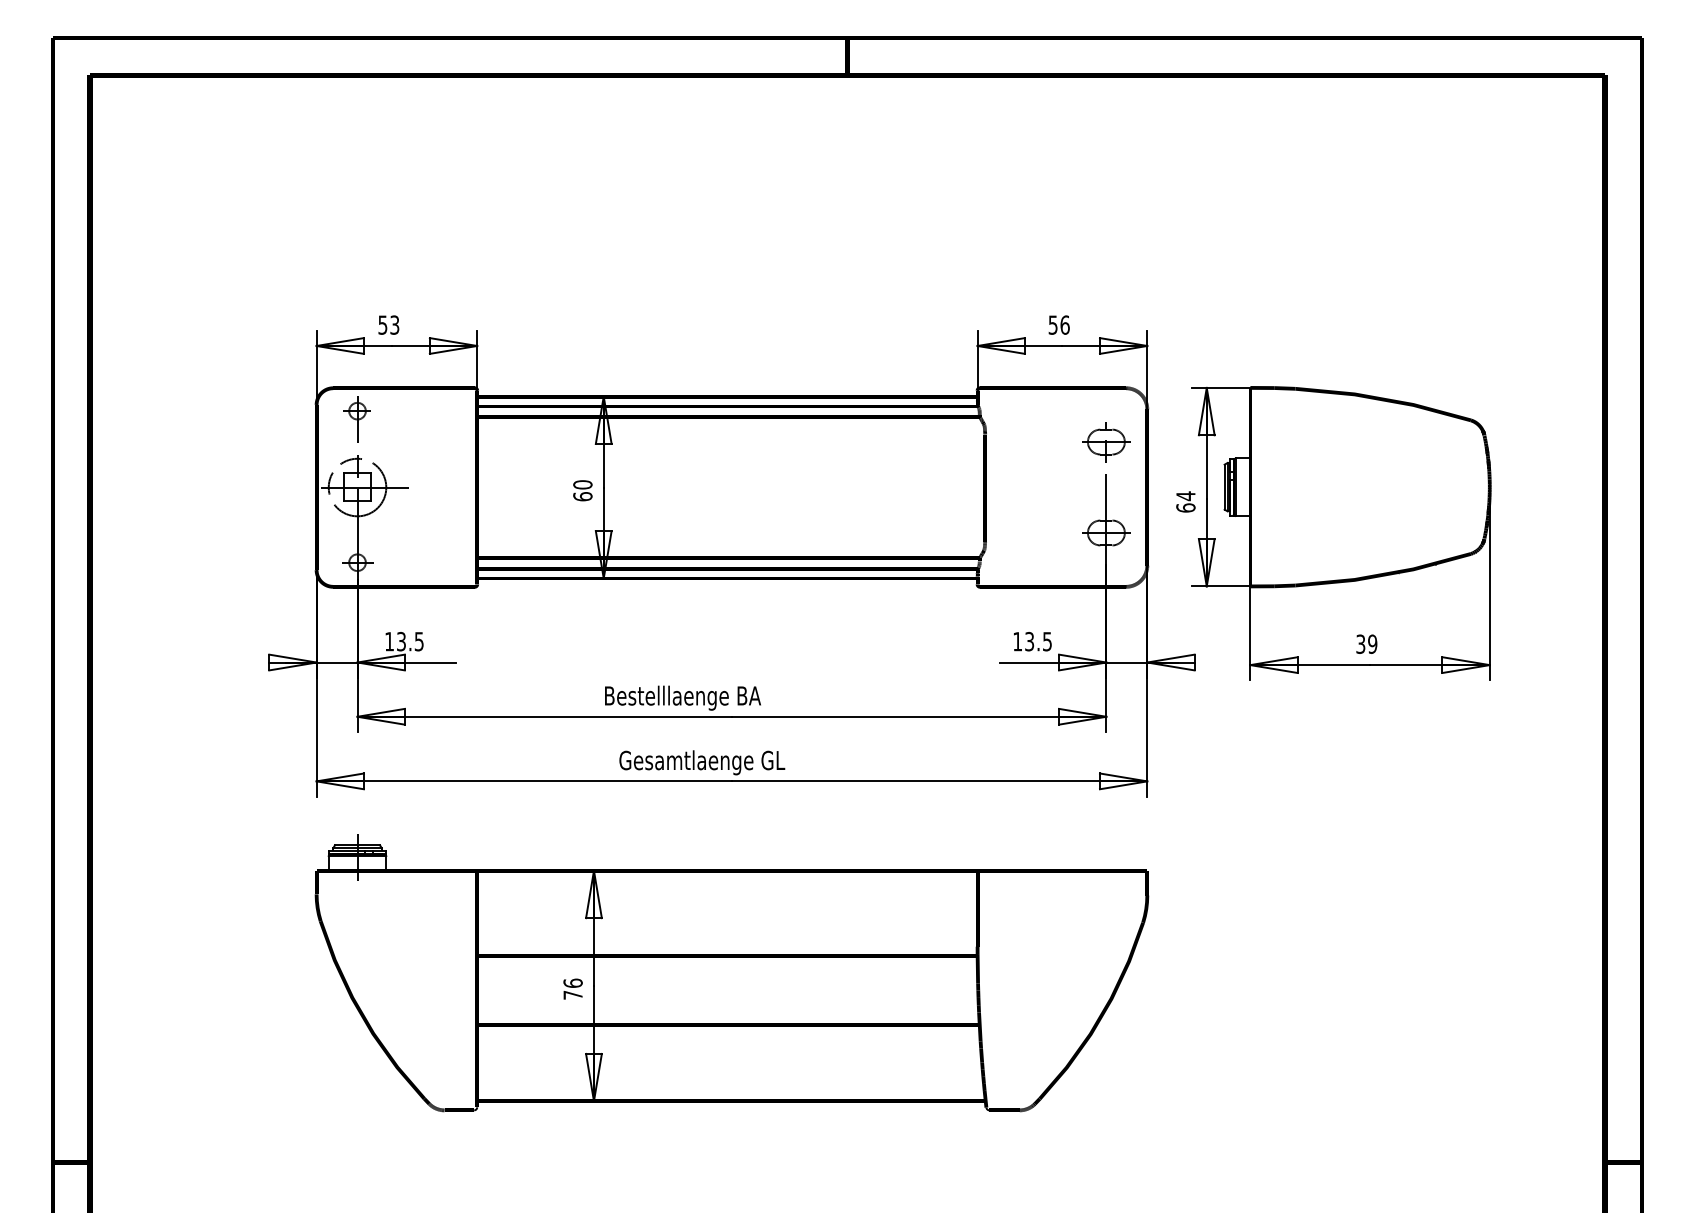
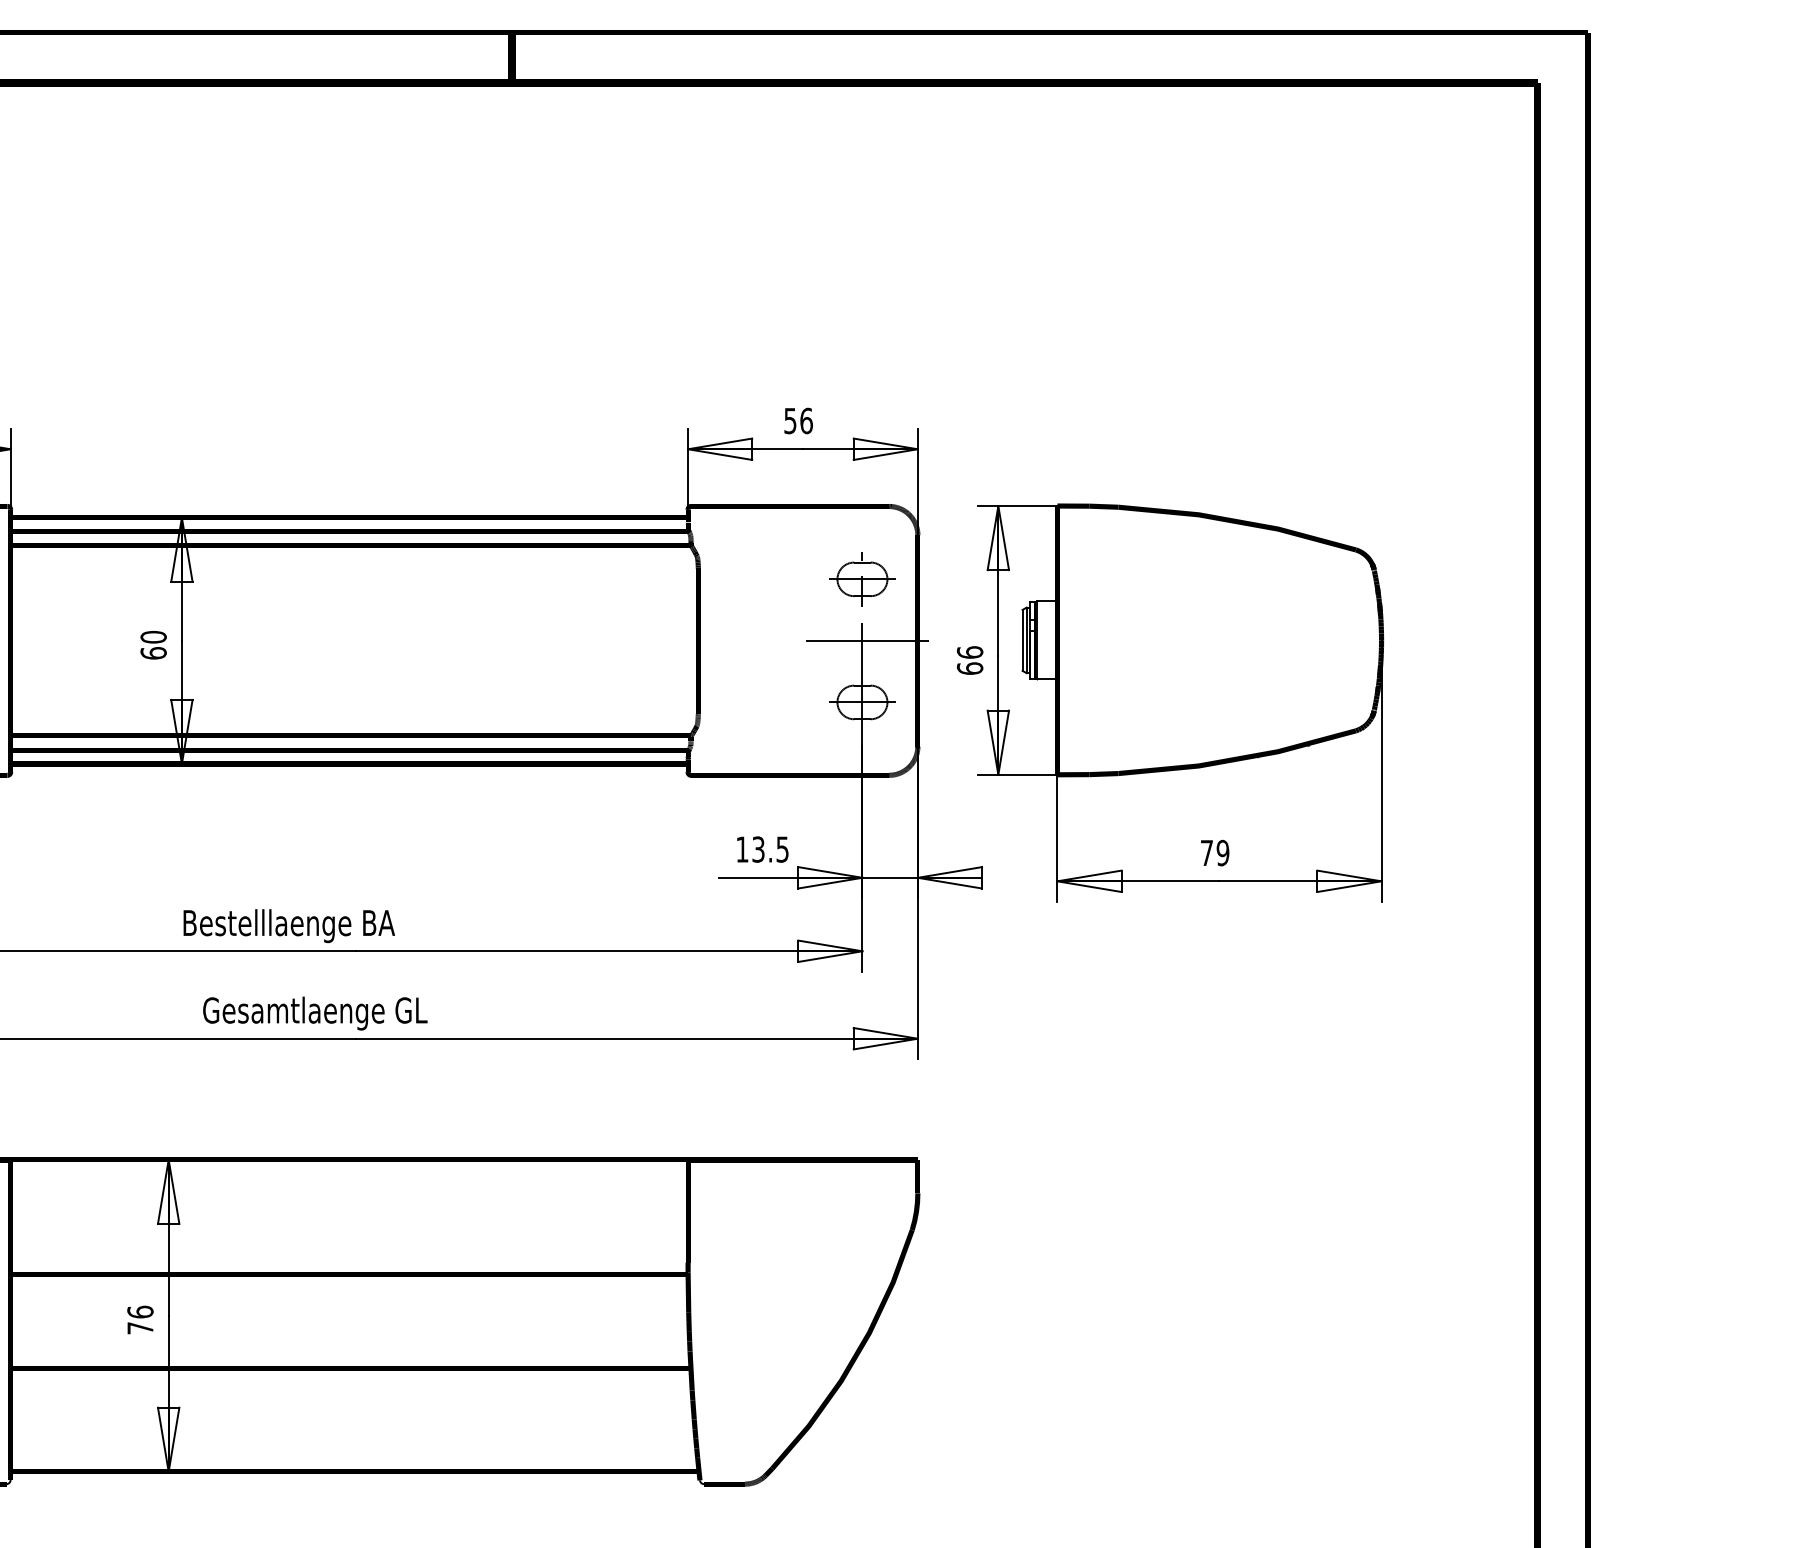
line: (1113, 487) -> (872, 640), added
text: (1185, 496) -> (969, 653), 64 -> 66
text: (1360, 643) -> (1206, 852), 39 -> 79

